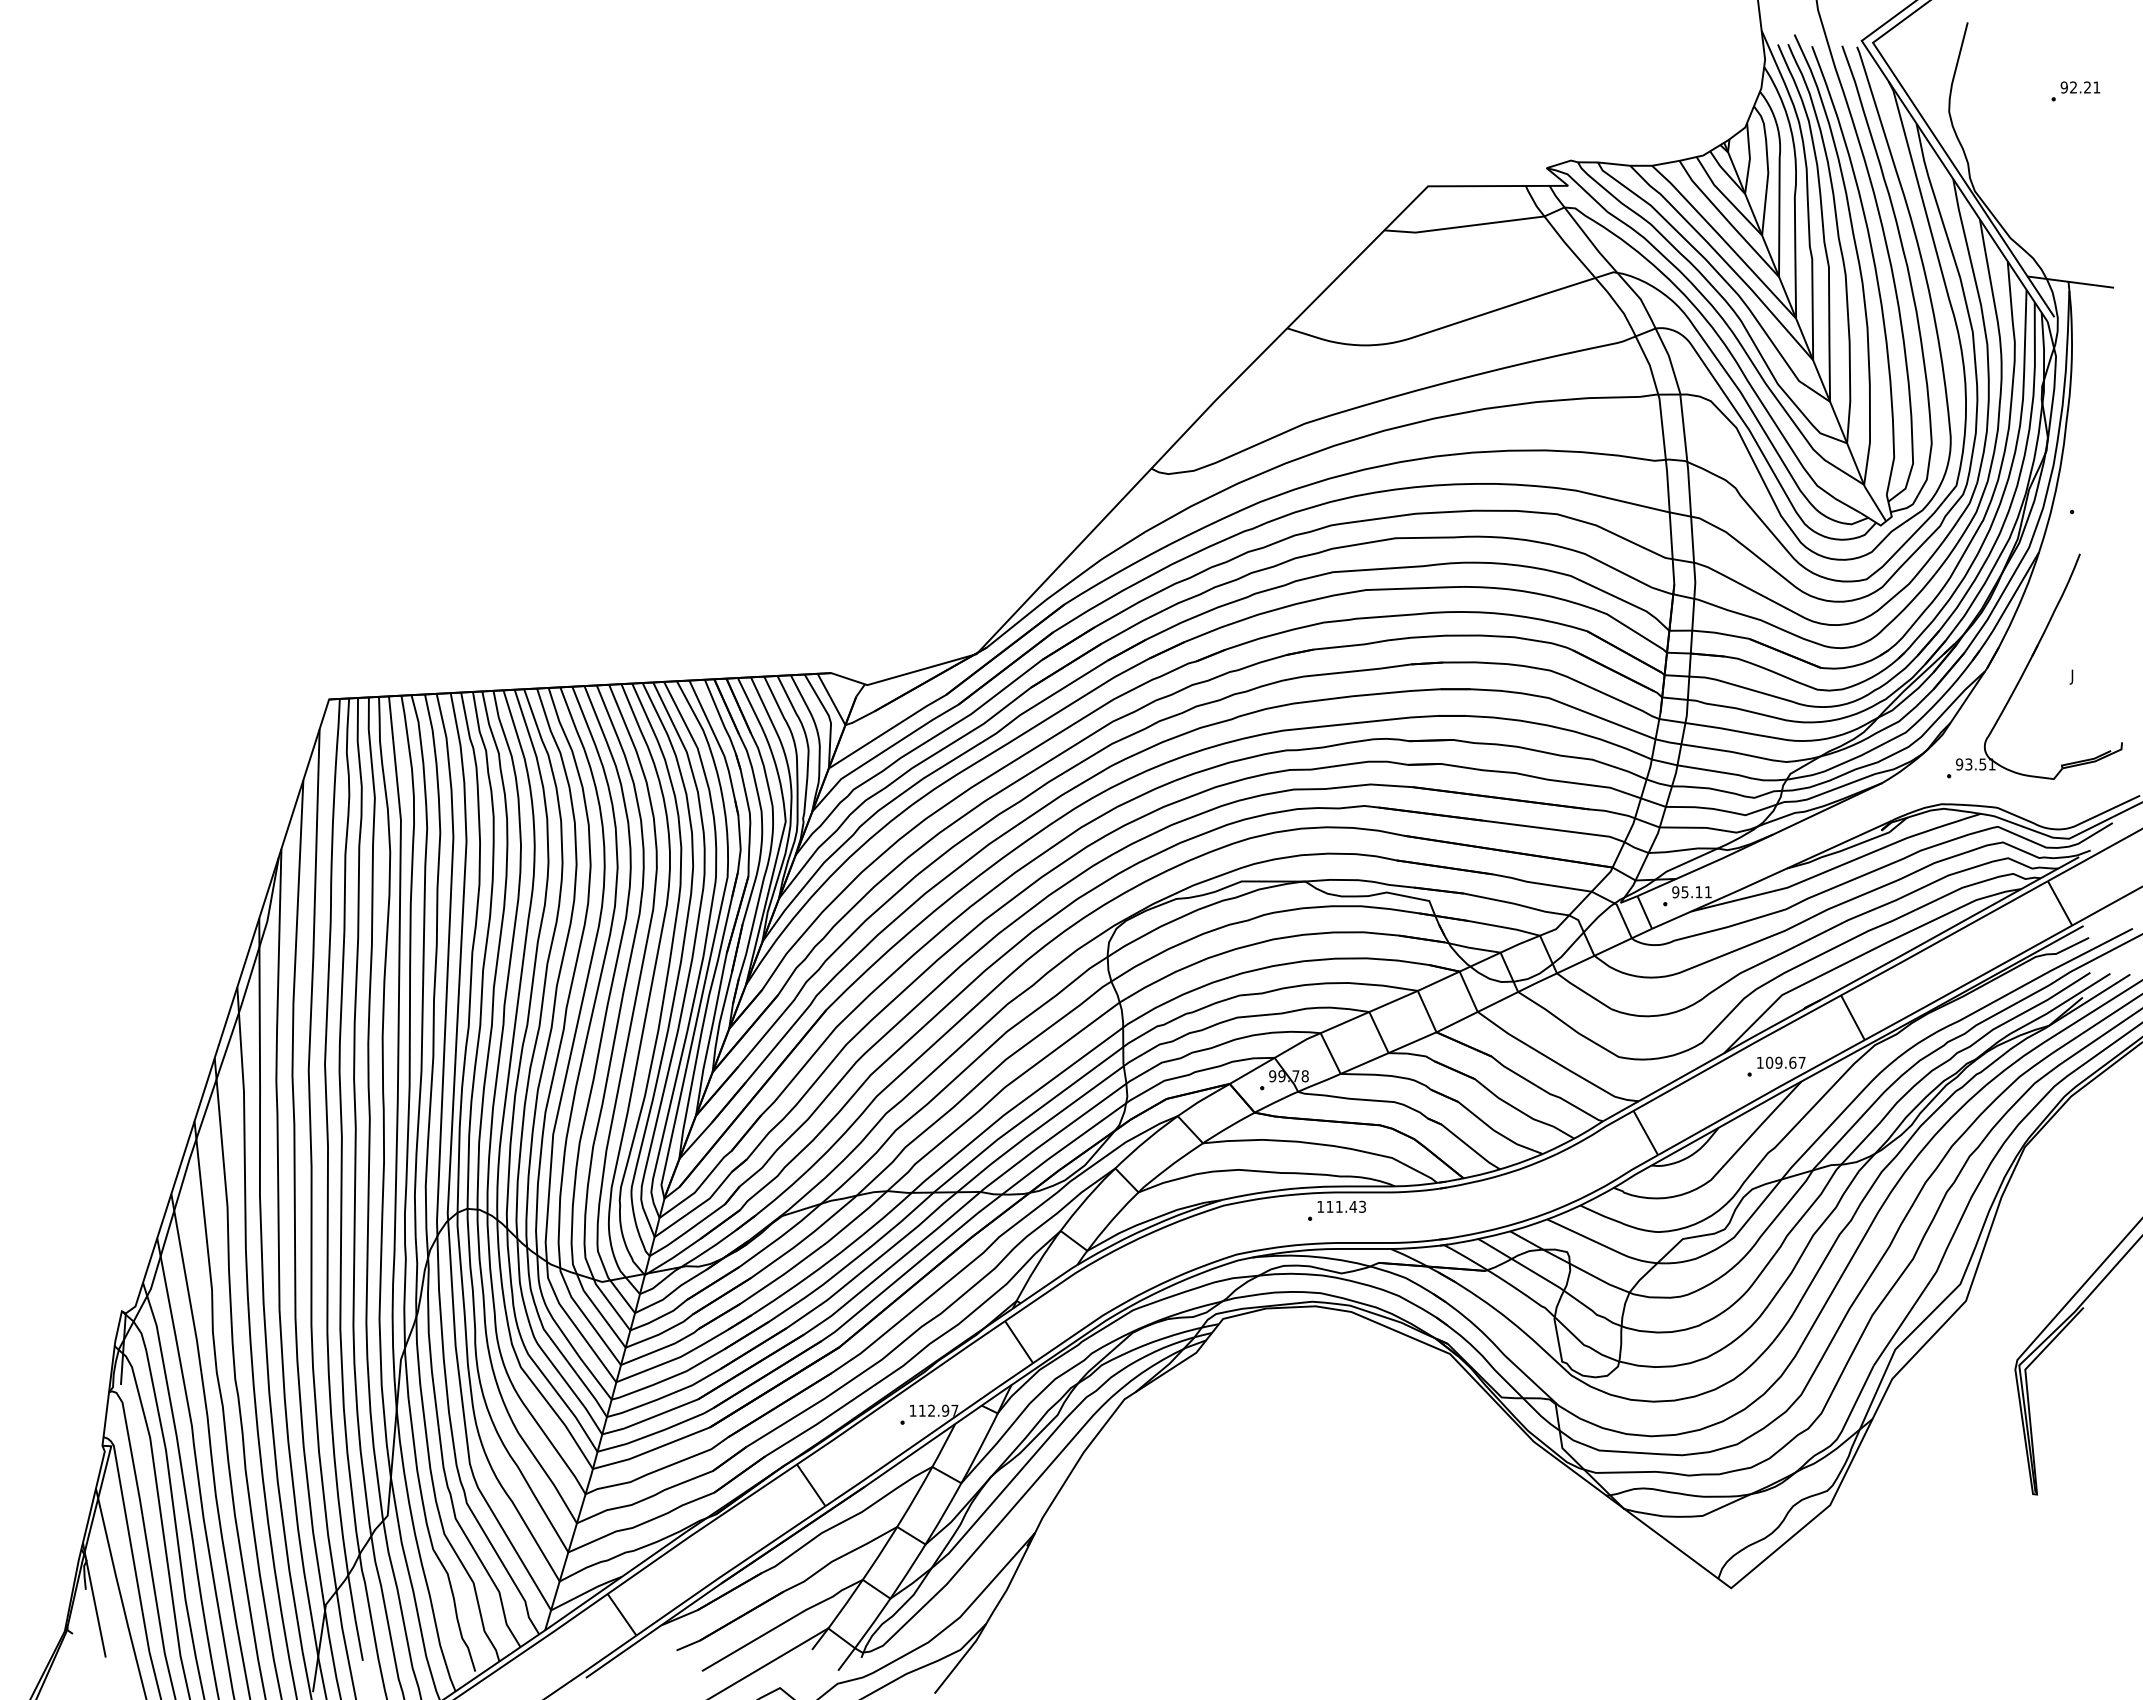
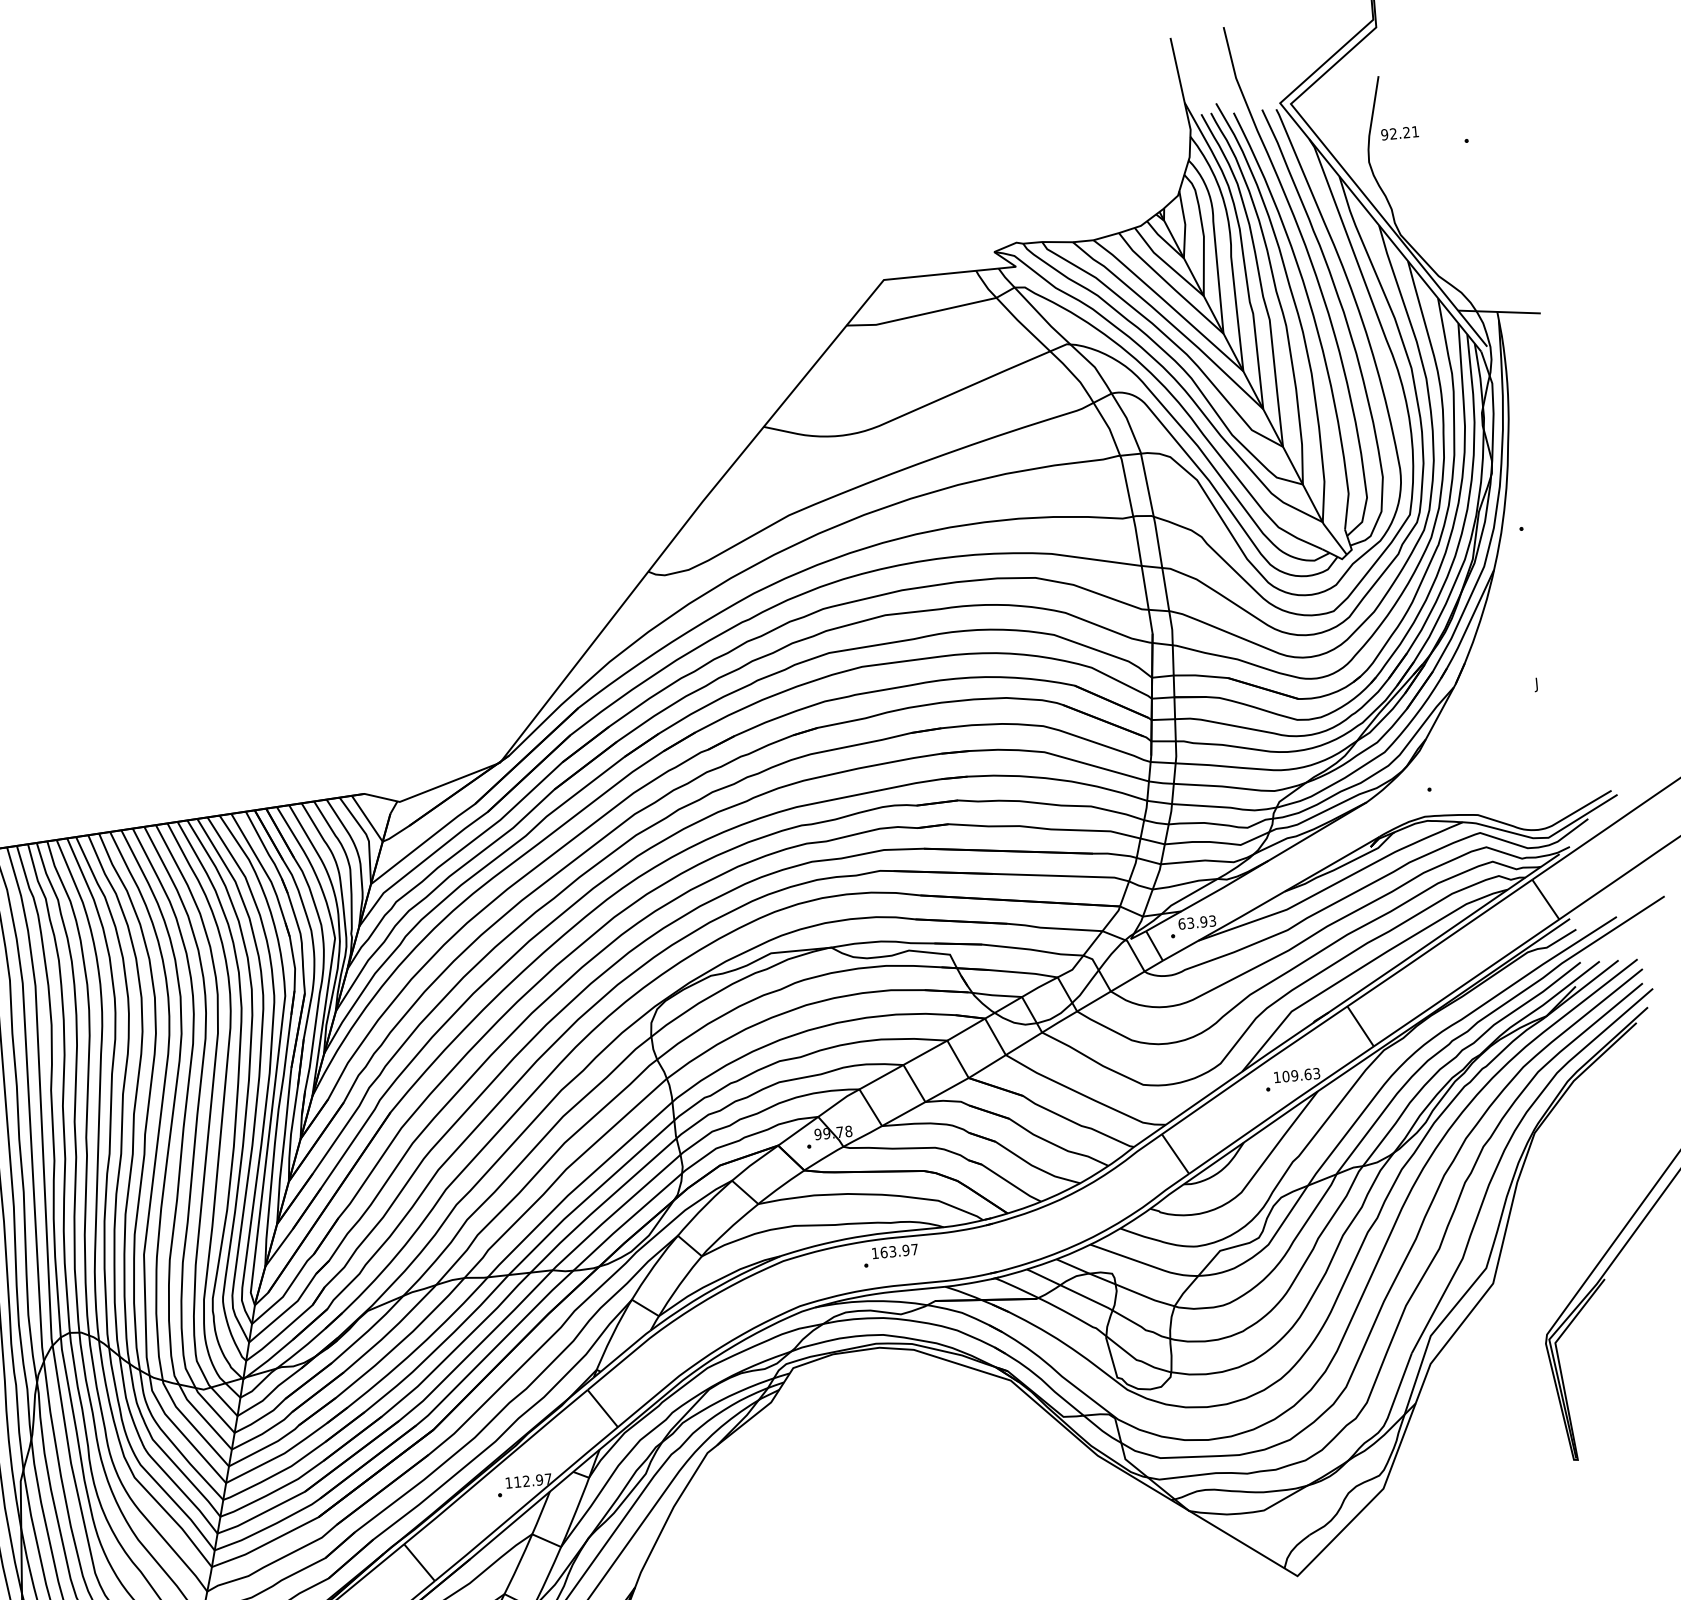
text: (2080, 87) -> (1400, 133), moved
part: (2031, 660) -> (1496, 672), removed
text: (1691, 892) -> (1196, 922), 95.11 -> 63.93
text: (1801, 1062) -> (1316, 1073), 109.67 -> 109.63
text: (1345, 1206) -> (898, 1250), 111.43 -> 163.97

